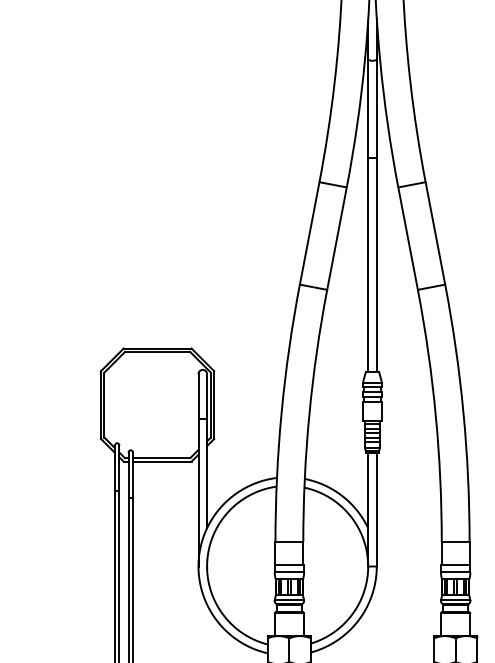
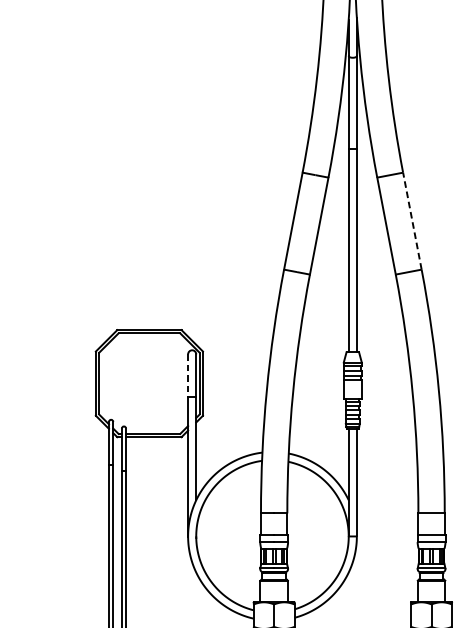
line: (435, 232) -> (412, 220), solid -> dashed
line: (198, 396) -> (188, 375), solid -> dashed

